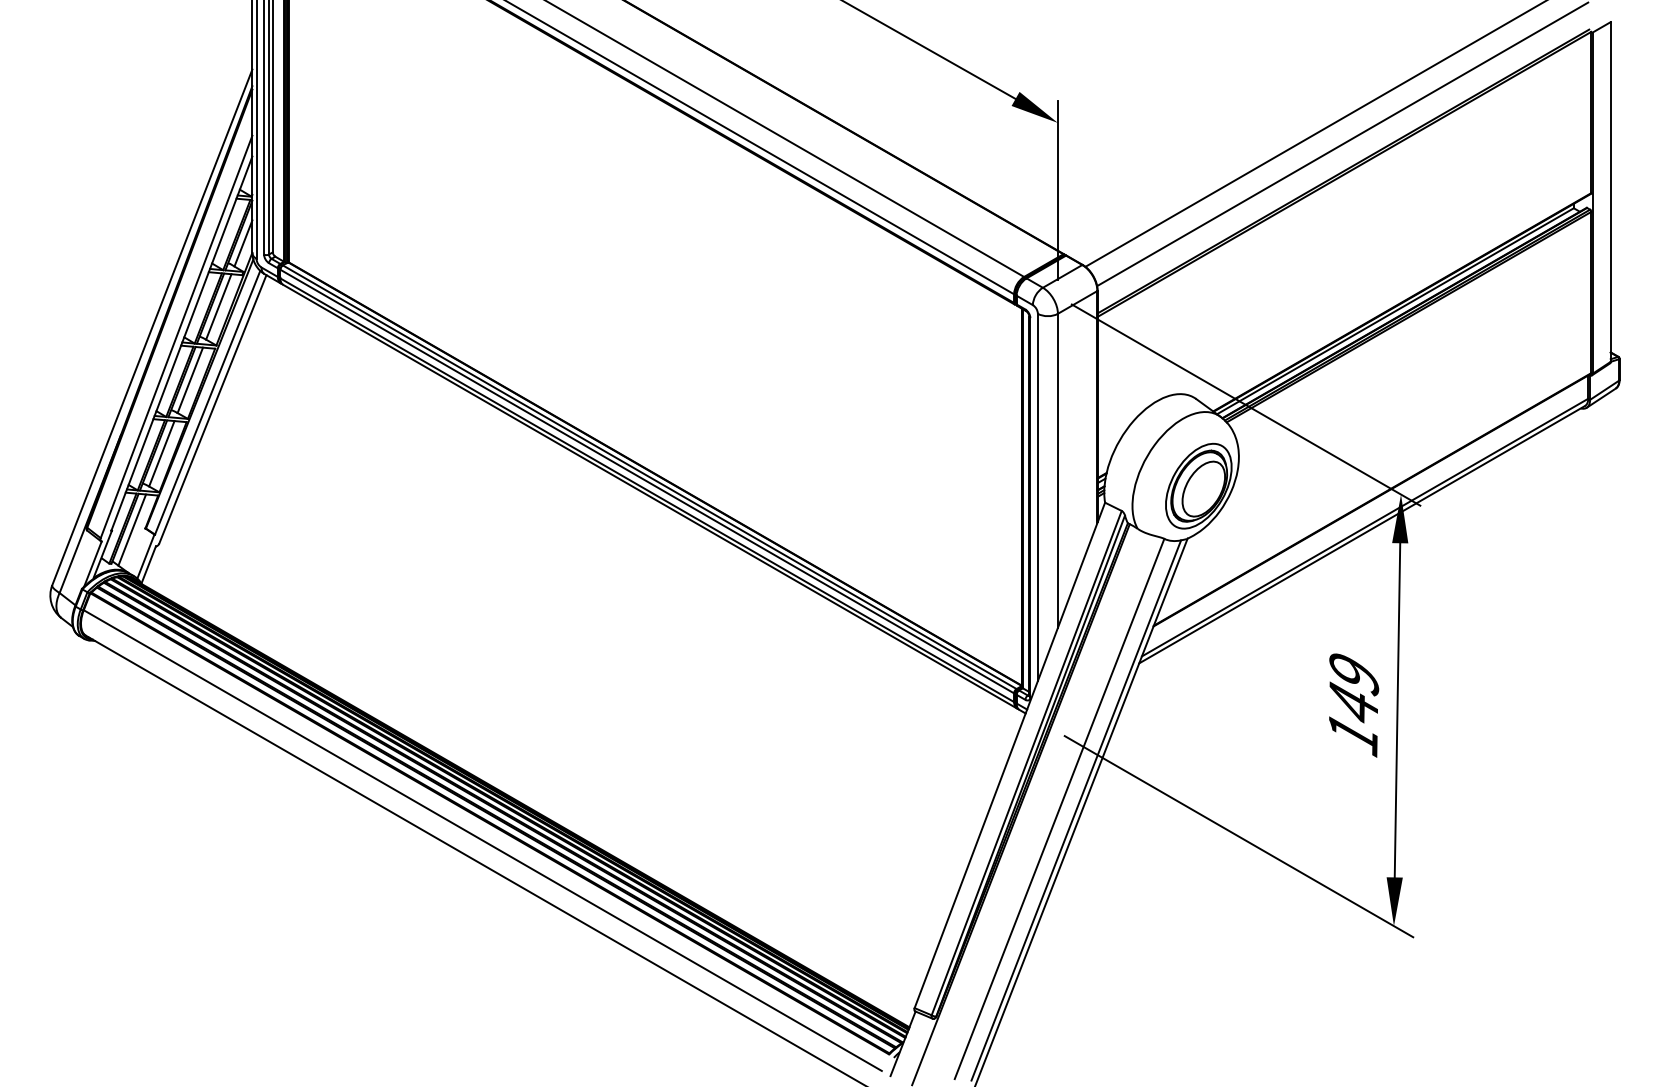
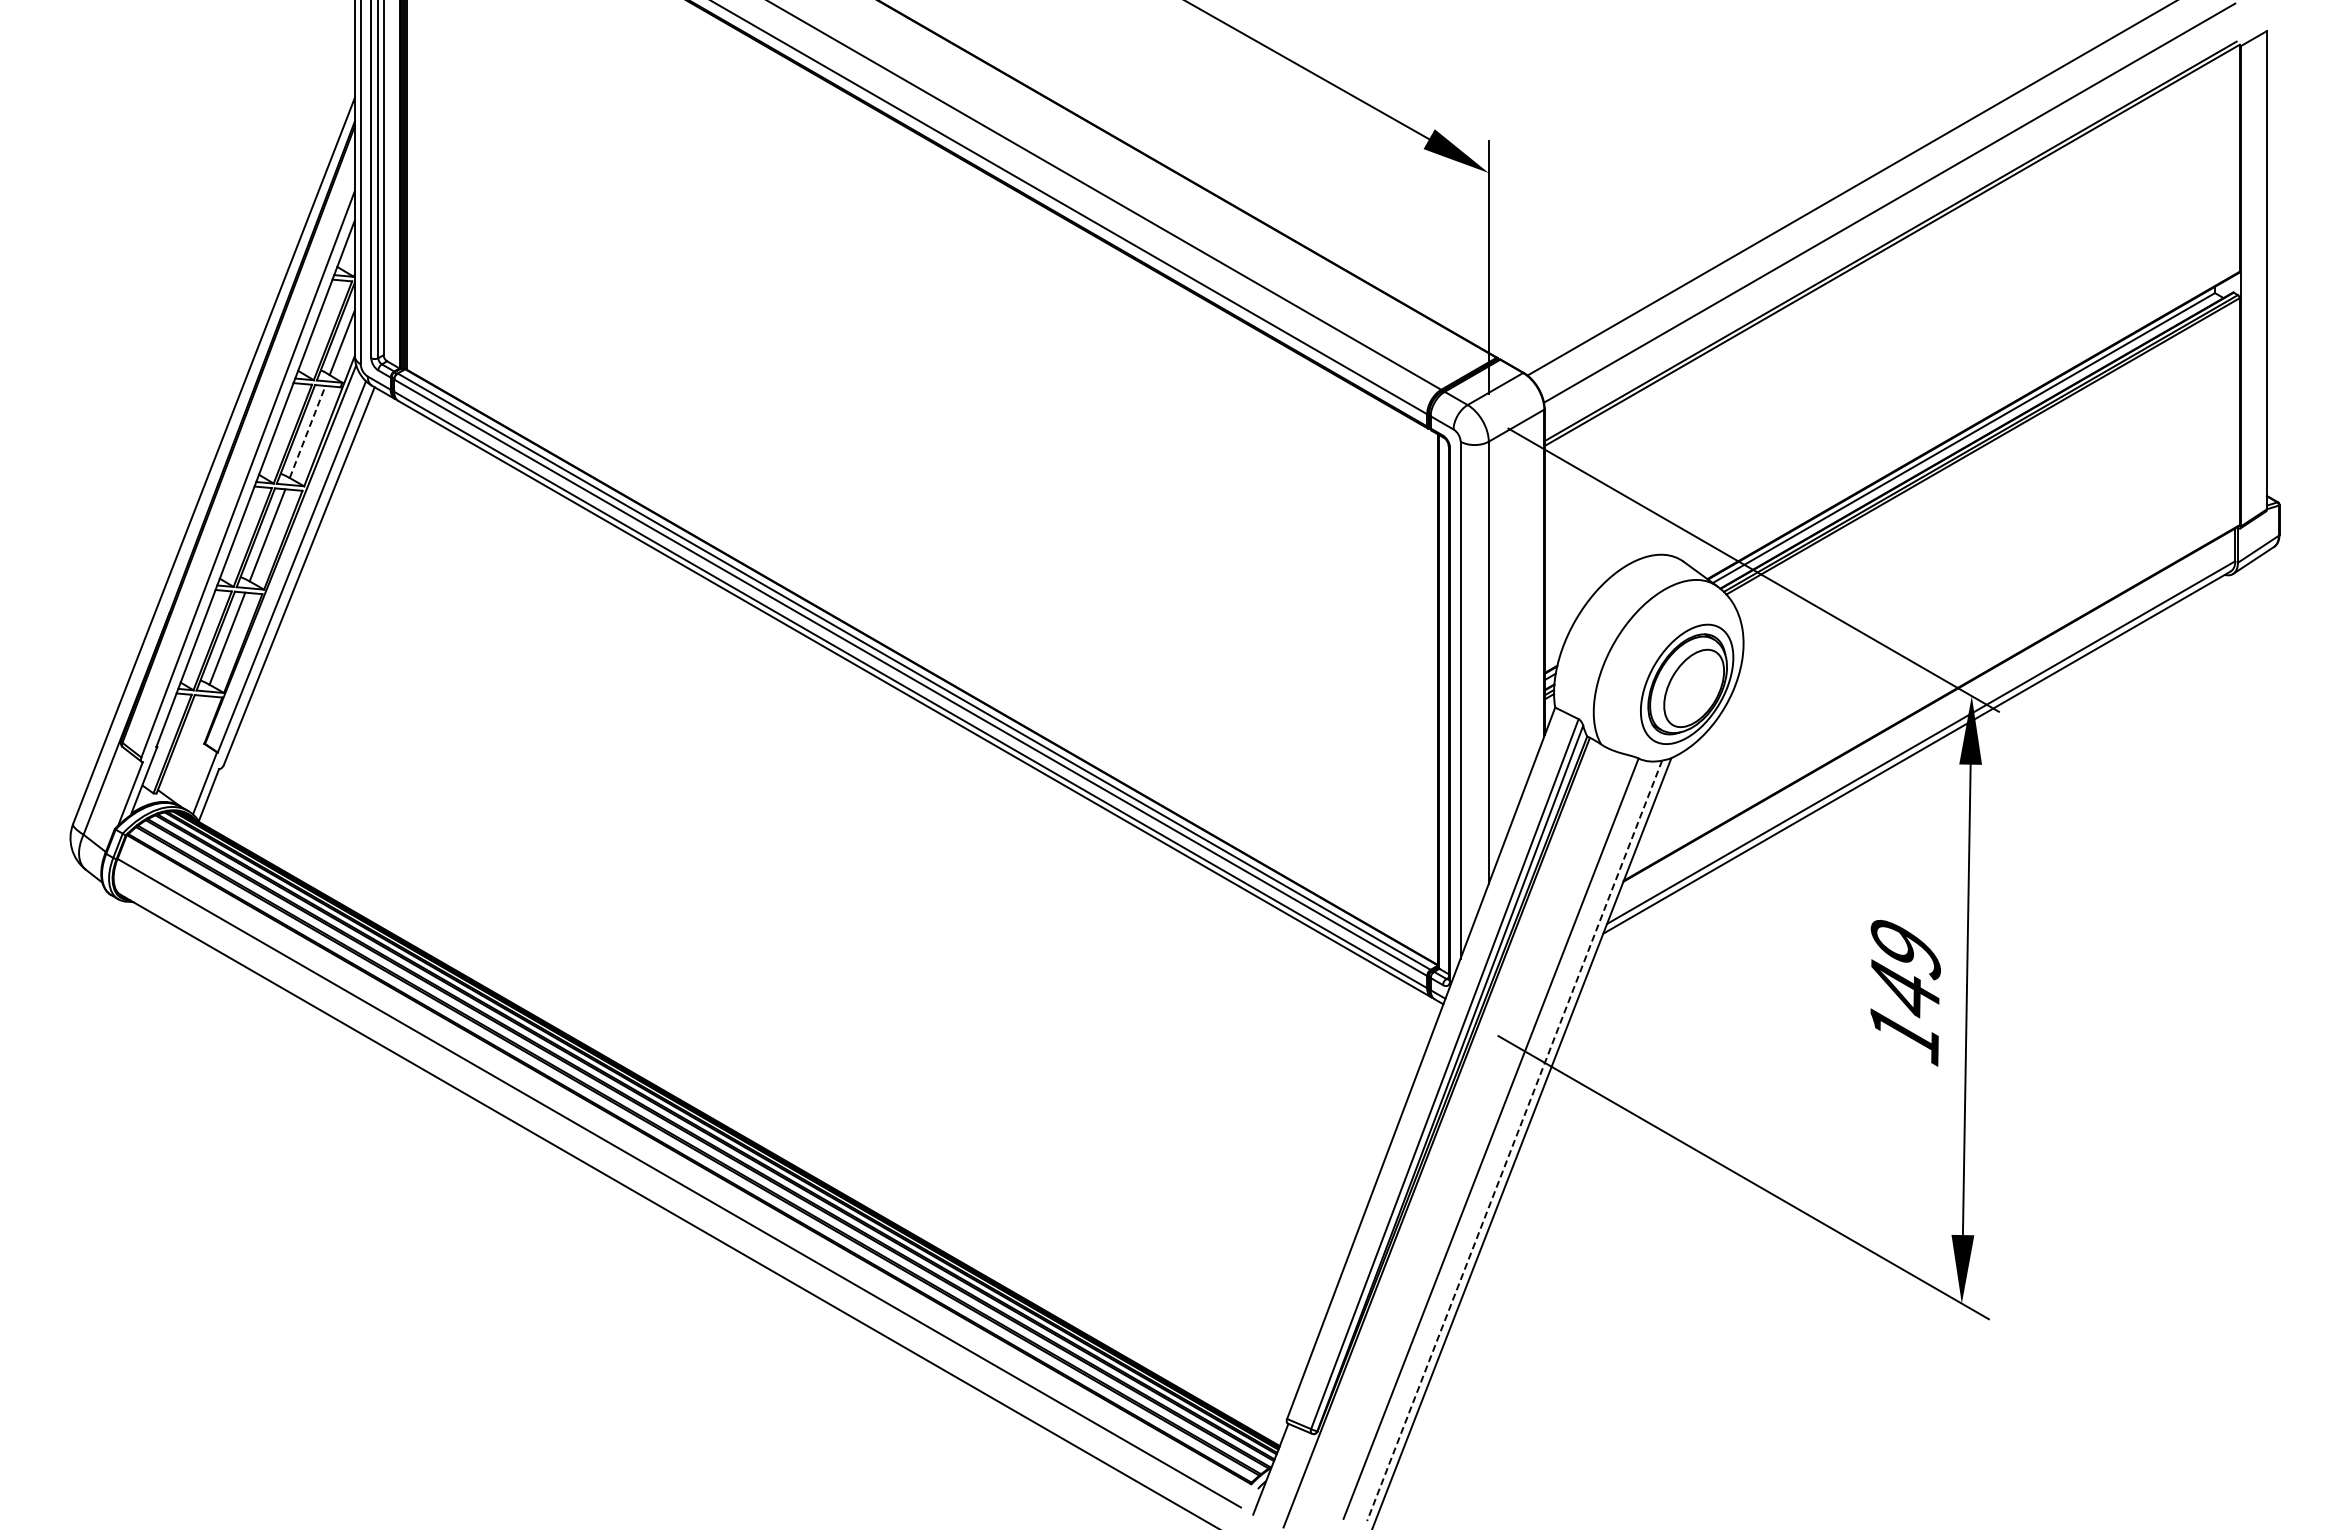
line: (218, 306) -> (307, 431), solid -> dashed
line: (132, 530) -> (185, 746), removed
line: (1076, 810) -> (1514, 1140), solid -> dashed

